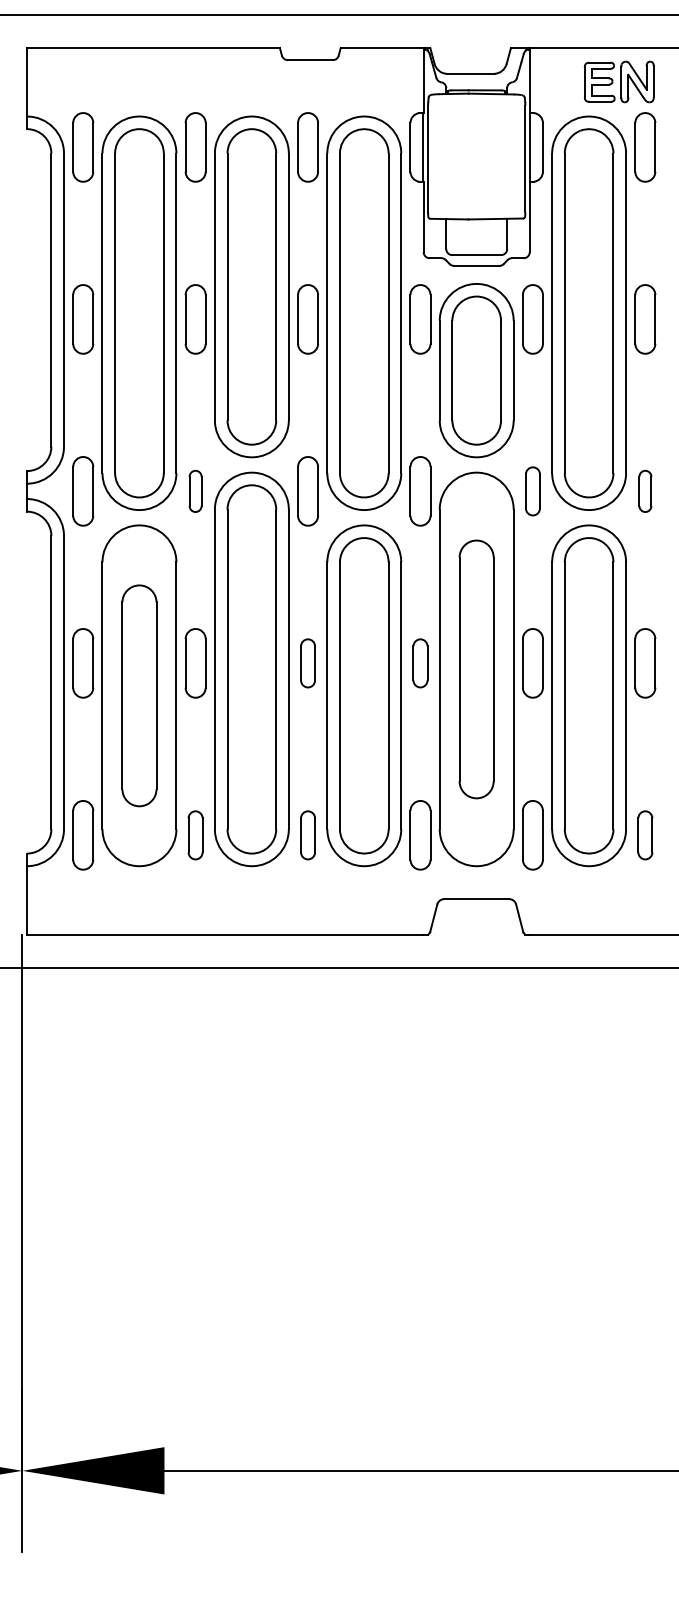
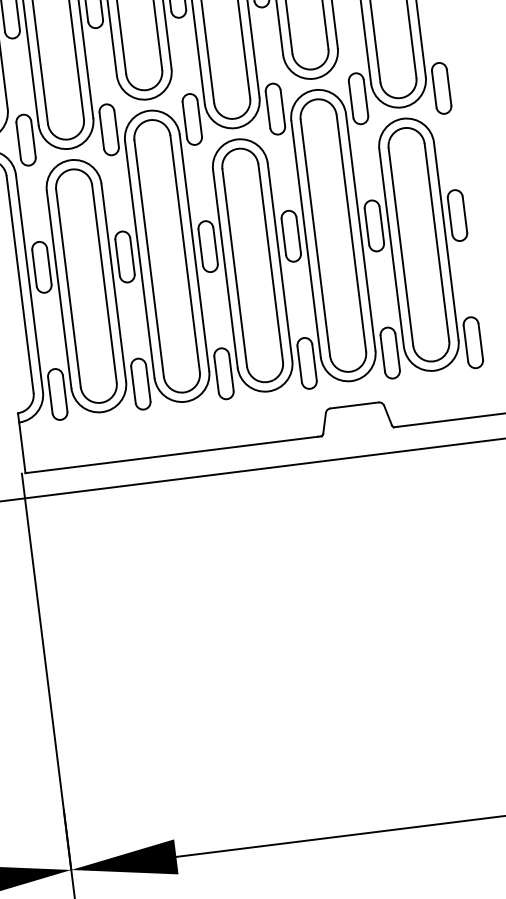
part: (195, 491) -> (109, 129), size x1.67
part: (532, 491) -> (358, 98), size x1.43
part: (645, 491) -> (441, 88), size x1.67
part: (307, 663) -> (207, 246), size x1.43
part: (420, 663) -> (291, 236), size x1.43
part: (476, 669) -> (333, 235), size x1.43
part: (139, 695) -> (86, 285), size x1.43
part: (195, 835) -> (140, 384), size x1.43
part: (307, 835) -> (223, 373), size x1.43
part: (645, 835) -> (473, 342), size x1.43

